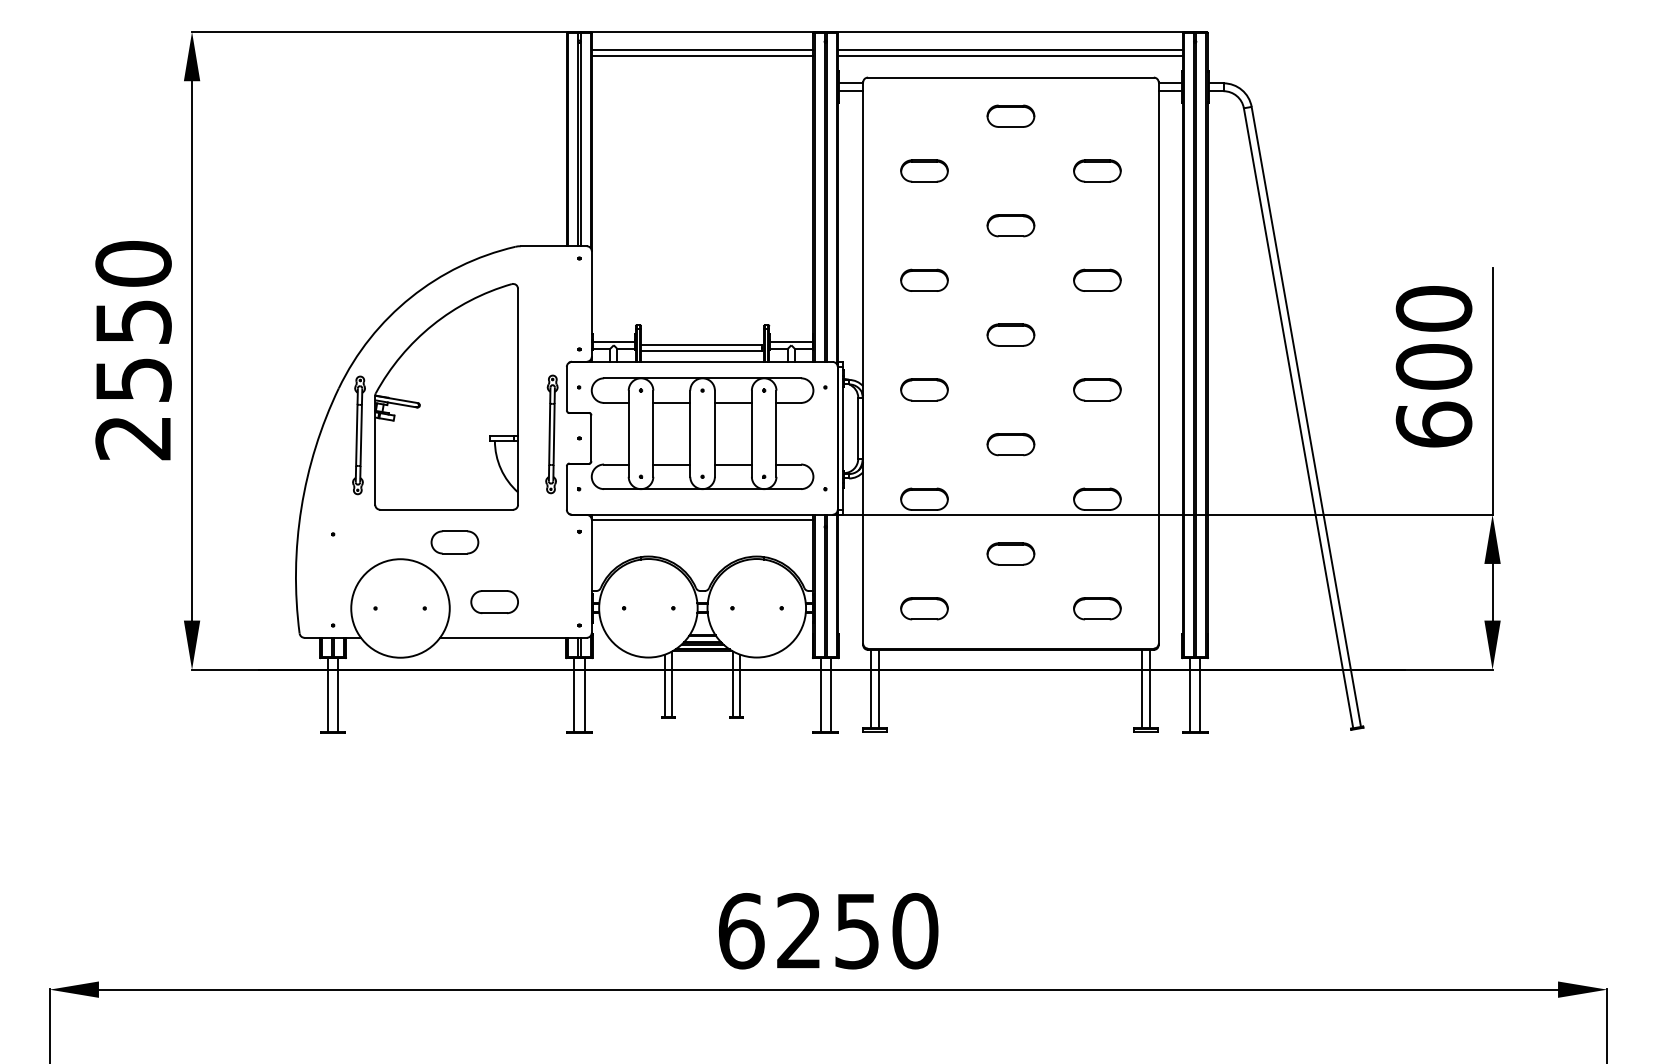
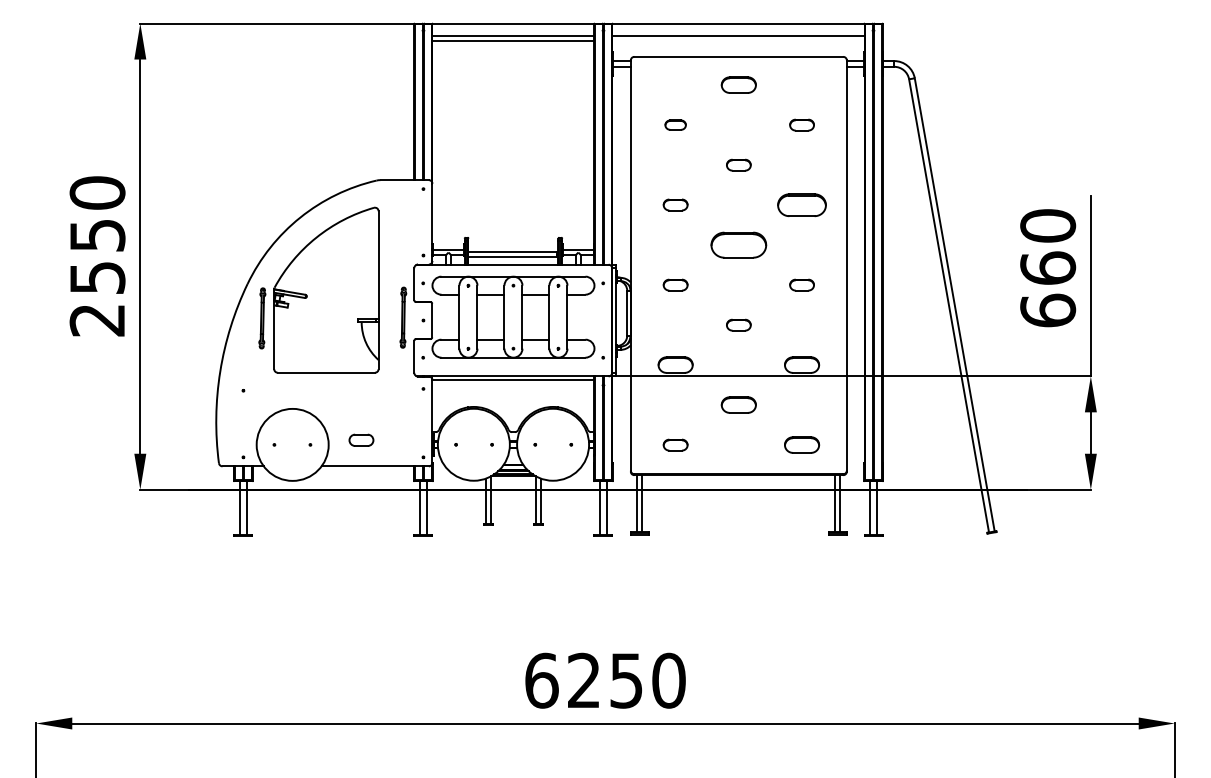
line: (1010, 56) -> (738, 41), removed
part: (924, 170) -> (675, 124), size x0.6
part: (1097, 170) -> (802, 124), size x0.7
part: (1010, 225) -> (738, 164), size x0.7
part: (924, 279) -> (675, 204), size x0.7
part: (1097, 279) -> (802, 204), size x1.4
part: (1010, 334) -> (738, 244), size x1.6
text: (1433, 366) -> (1047, 268), 600 -> 660
part: (924, 389) -> (675, 284), size x0.7
part: (1097, 389) -> (802, 284), size x0.7
part: (551, 434) -> (403, 317), size x0.7
part: (358, 435) -> (261, 318), size x0.7
part: (1010, 444) -> (738, 325), size x0.7
part: (454, 542) -> (332, 396), removed
part: (494, 602) -> (361, 440), size x0.7
part: (924, 608) -> (675, 444), size x0.7

